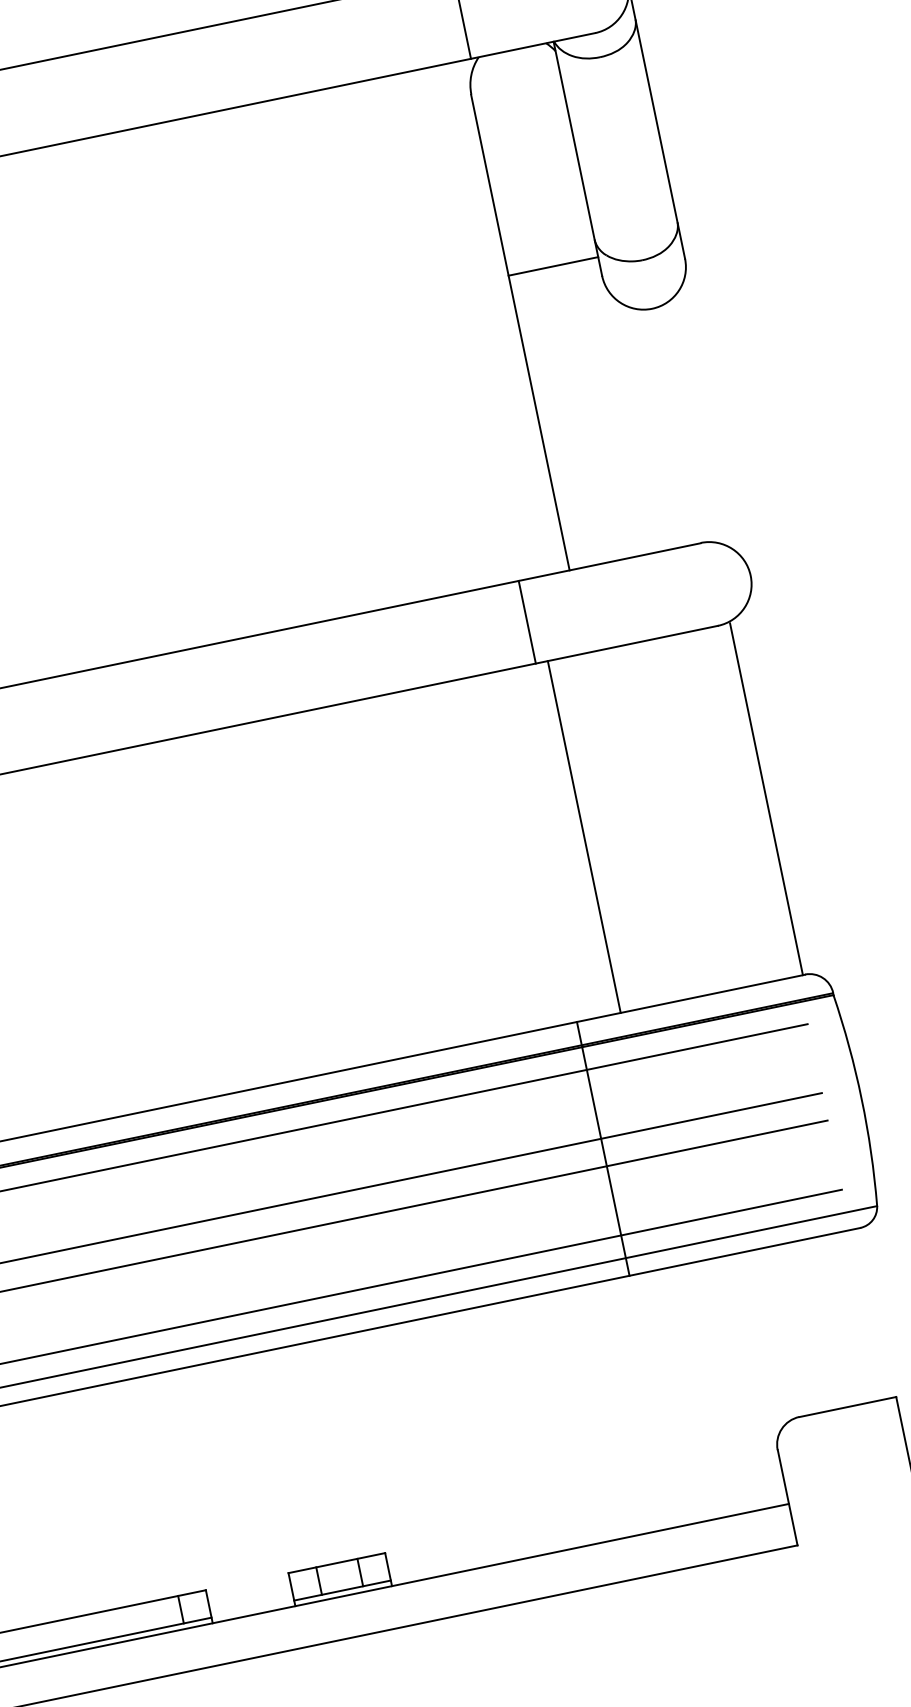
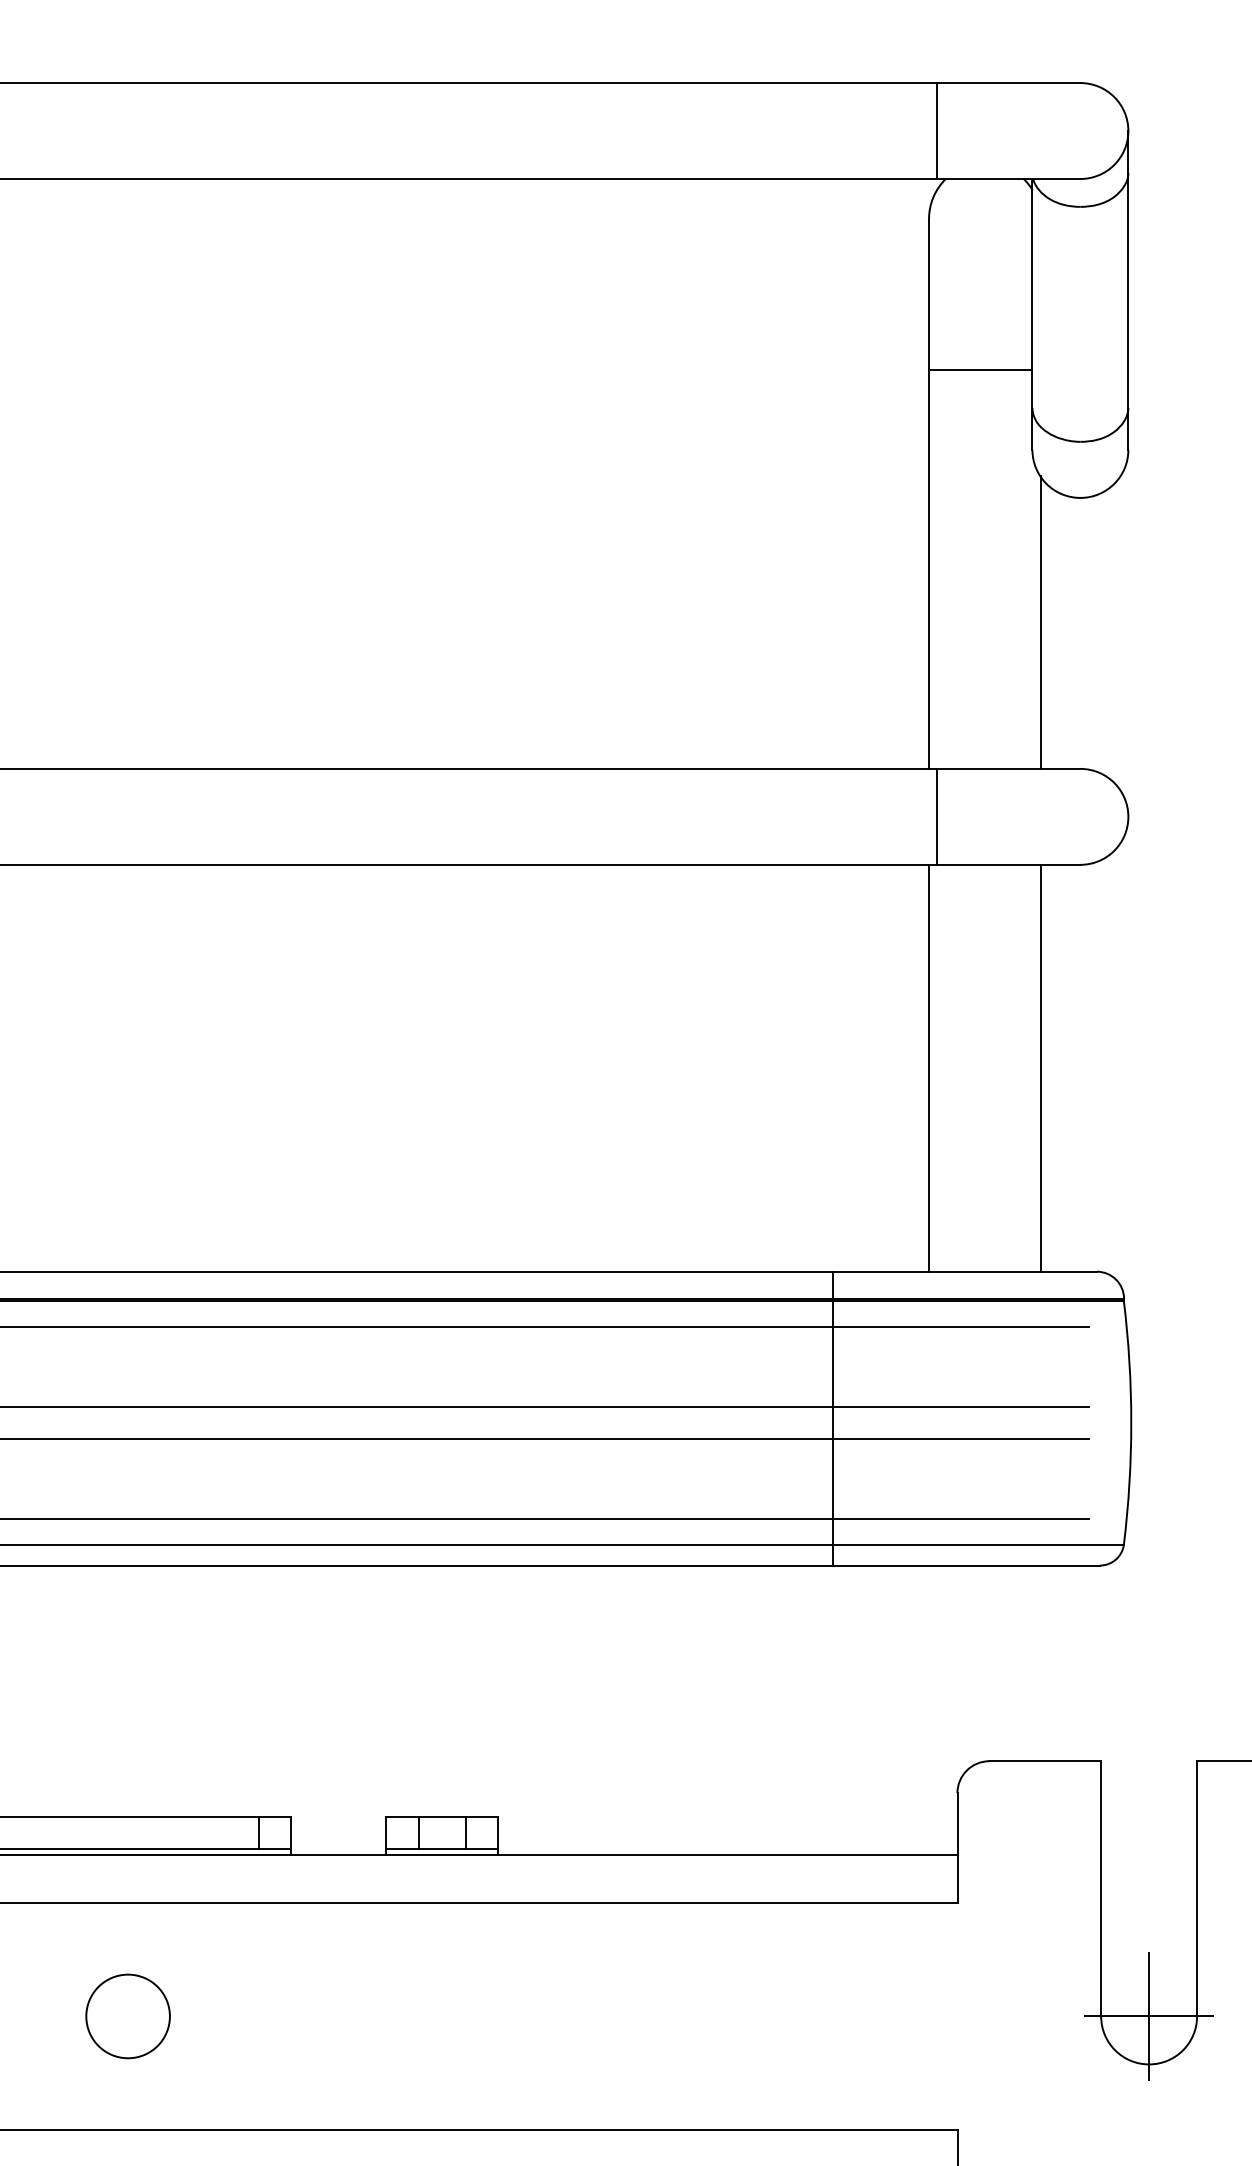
line: (553, 266) -> (980, 370), moved
line: (639, 423) -> (1040, 622), added
line: (526, 621) -> (936, 816), moved
line: (766, 798) -> (1040, 1067), moved
line: (583, 836) -> (928, 1067), moved

